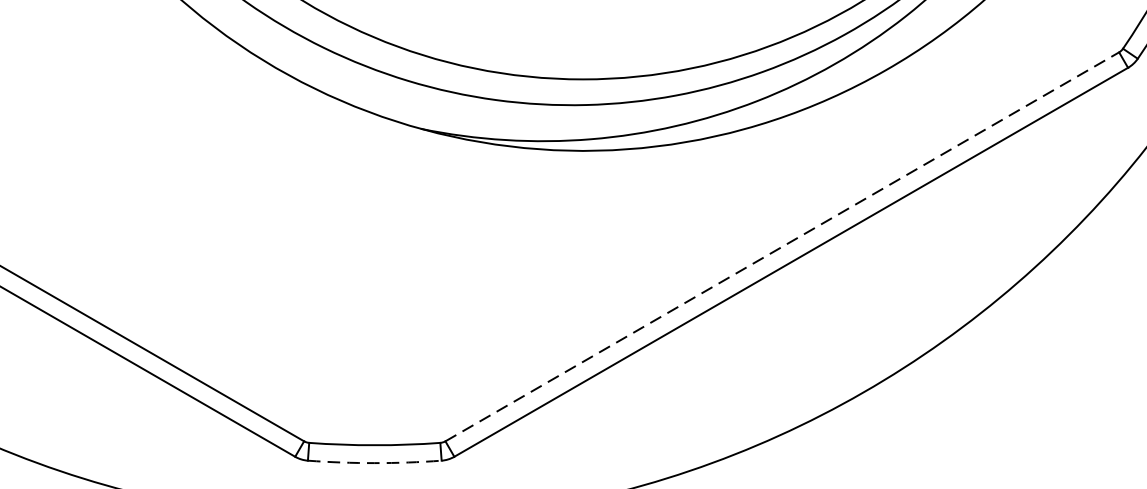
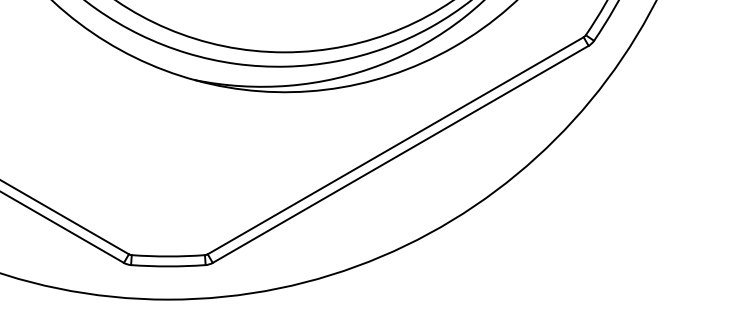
line: (783, 246) -> (396, 145), dashed -> solid
arc: (375, 463) -> (168, 266), dashed -> solid

